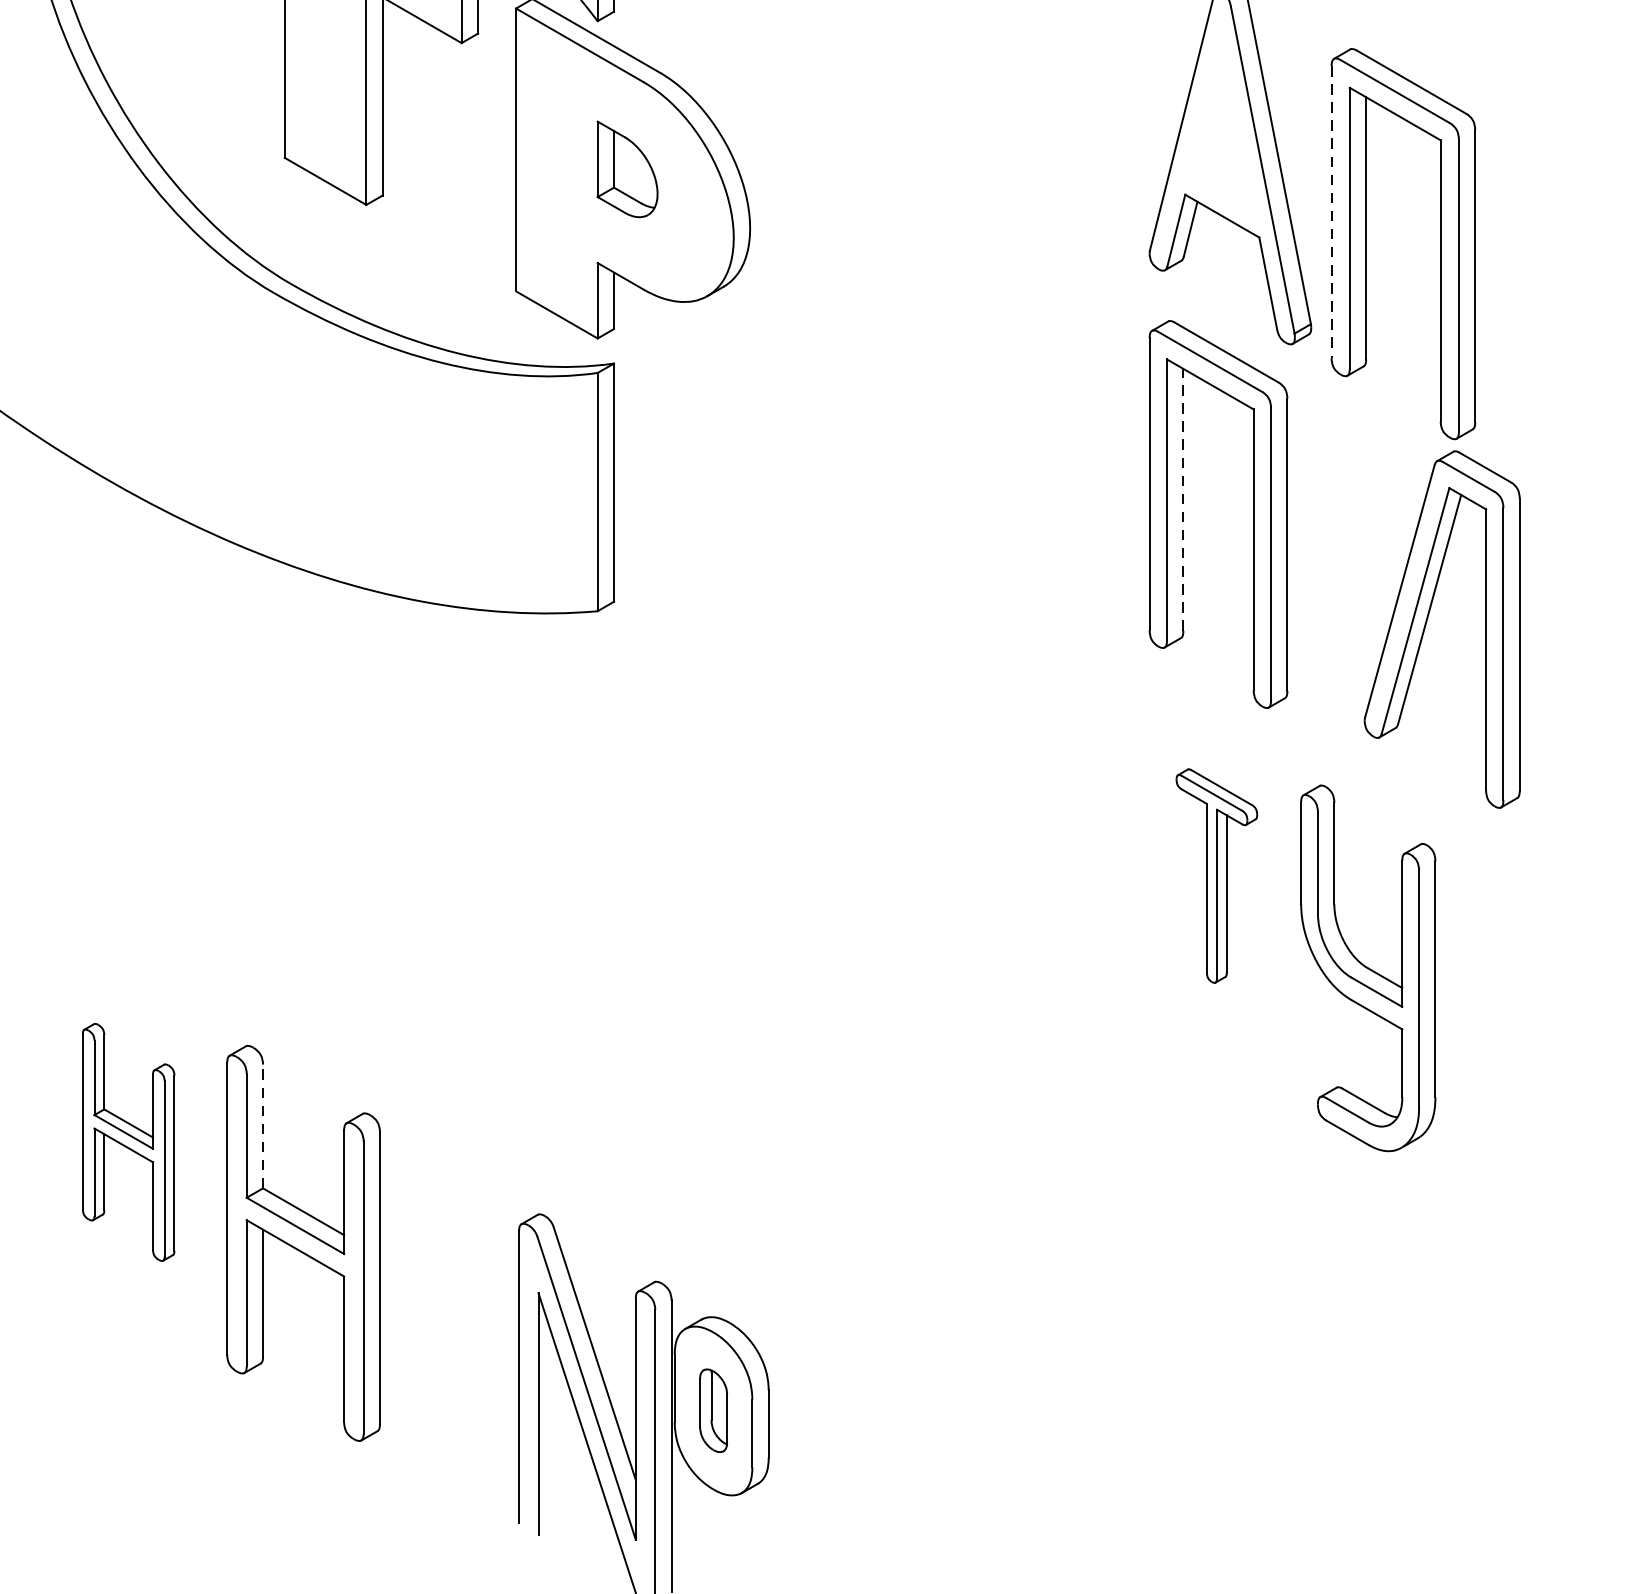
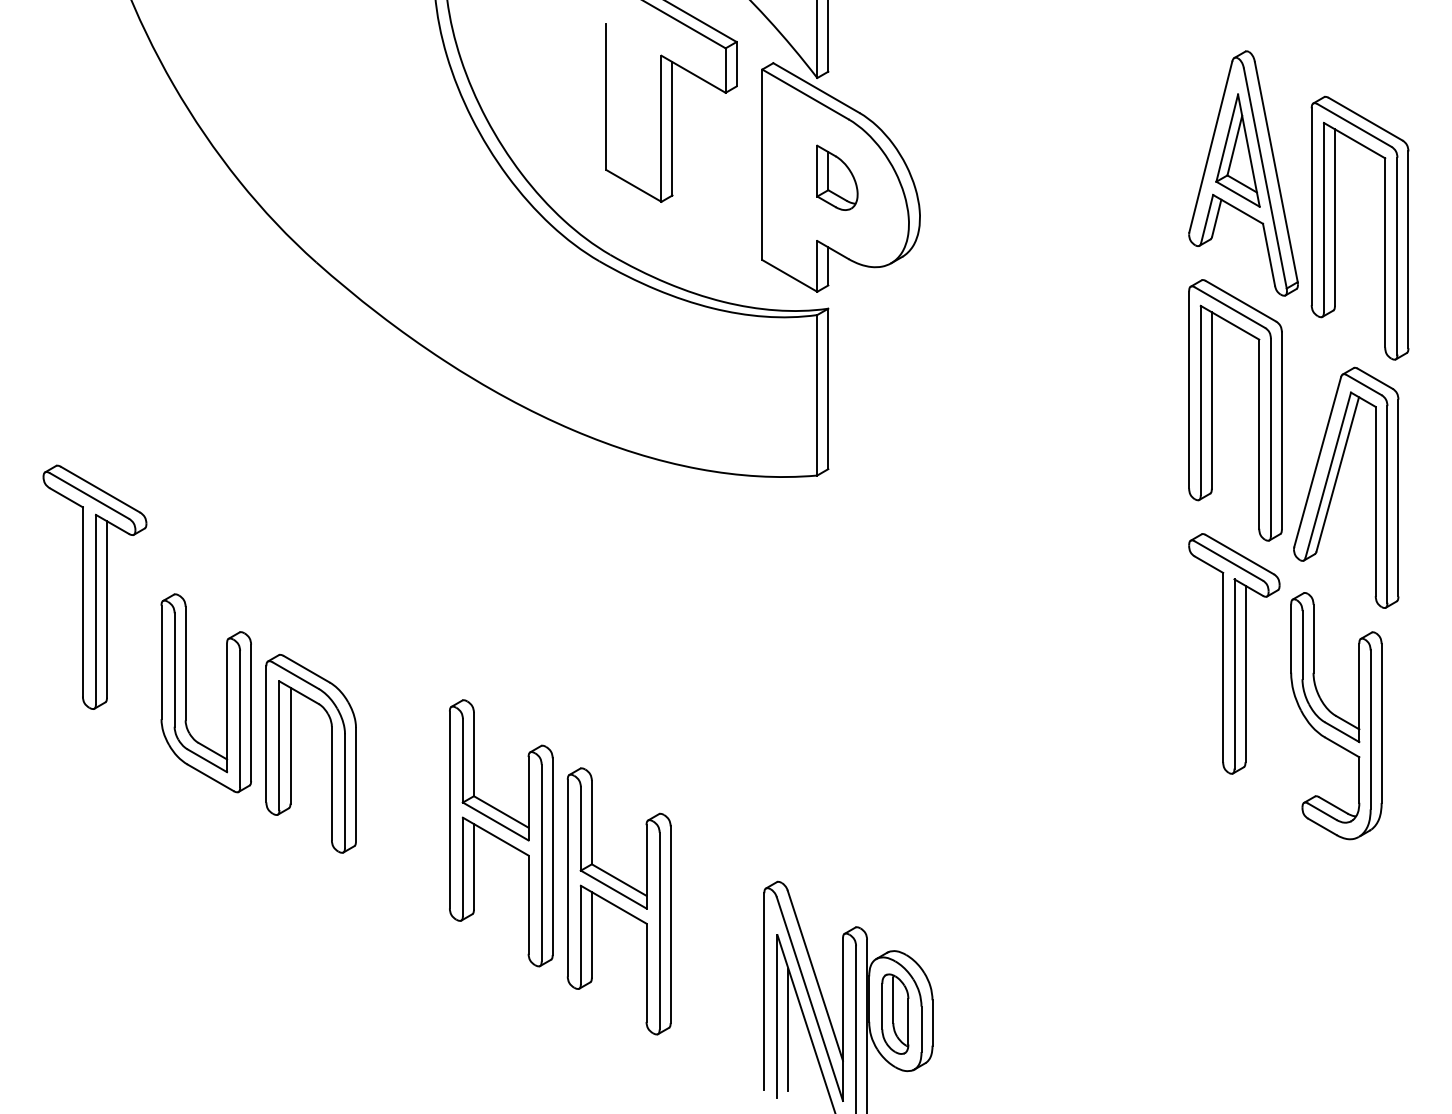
part: (1221, 128) -> (1237, 150), added
line: (1331, 213) -> (1311, 207), dashed -> solid
line: (1182, 498) -> (1211, 399), dashed -> solid
part: (1427, 623) -> (1336, 483), moved
part: (1216, 875) -> (1234, 653), size x1.67
line: (262, 1126) -> (591, 822), dashed -> solid
part: (128, 1142) -> (501, 833), size x1.67
part: (713, 1409) -> (895, 1013), size x1.43
line: (554, 1433) -> (788, 1029), added

